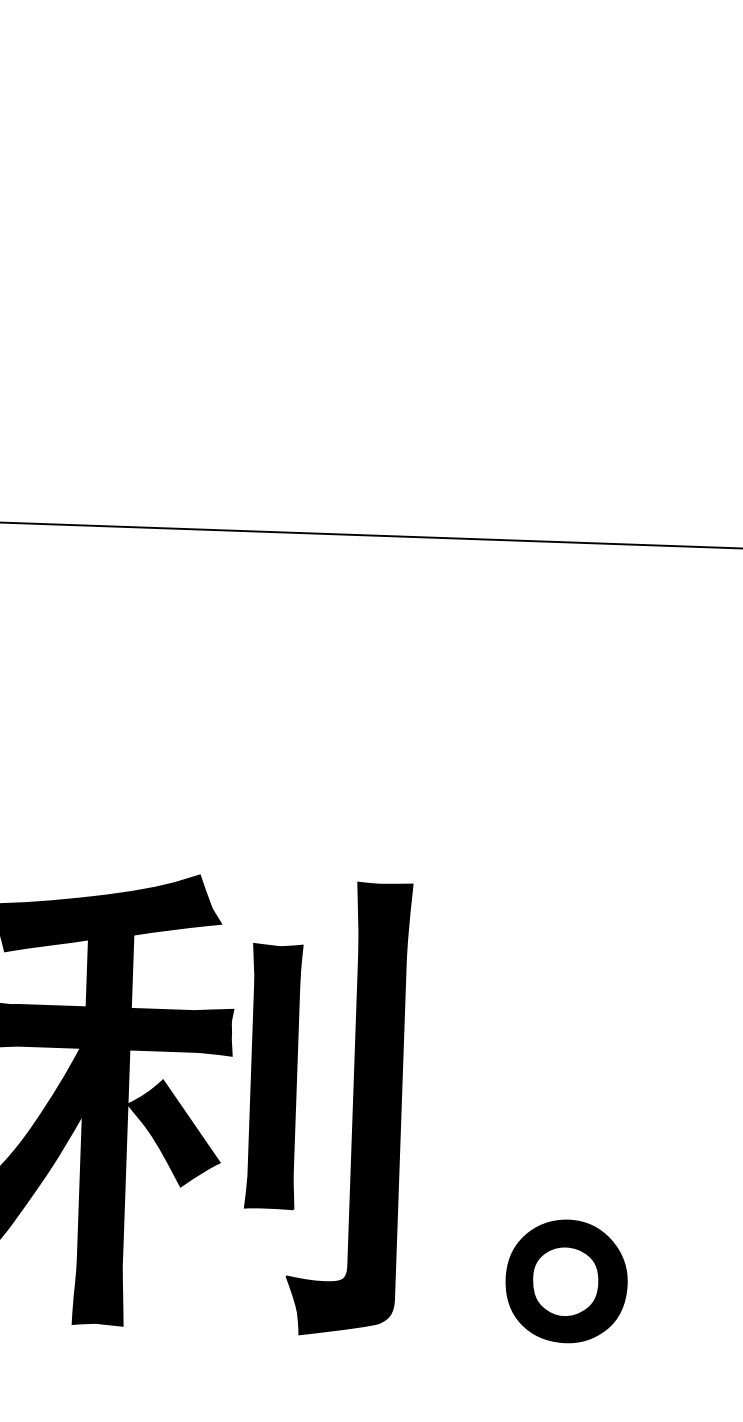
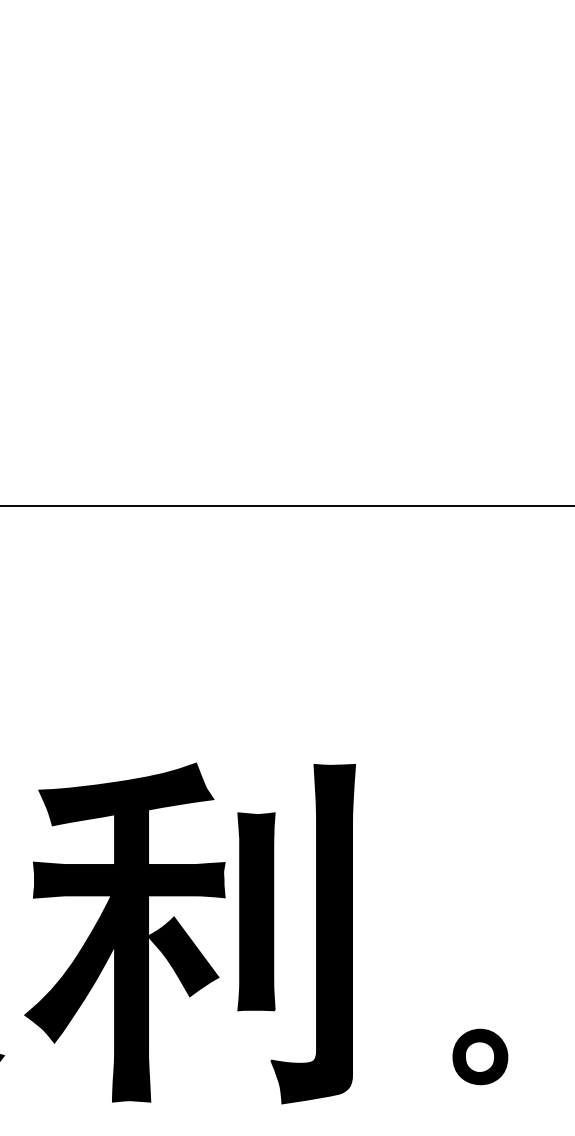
part: (566, 1280) -> (480, 1056), size x0.6

